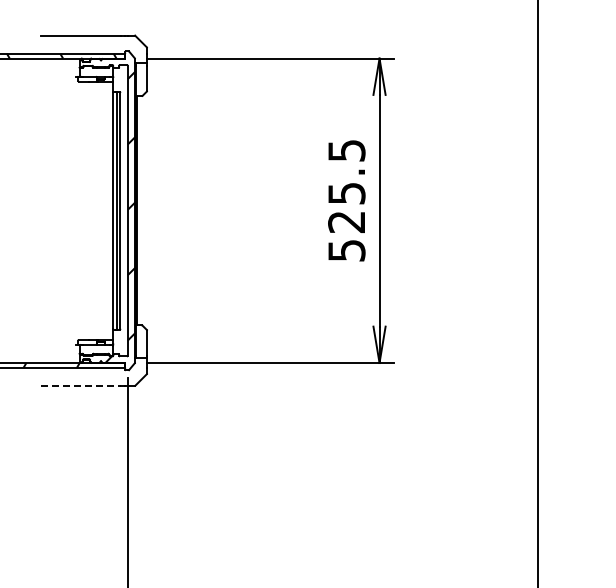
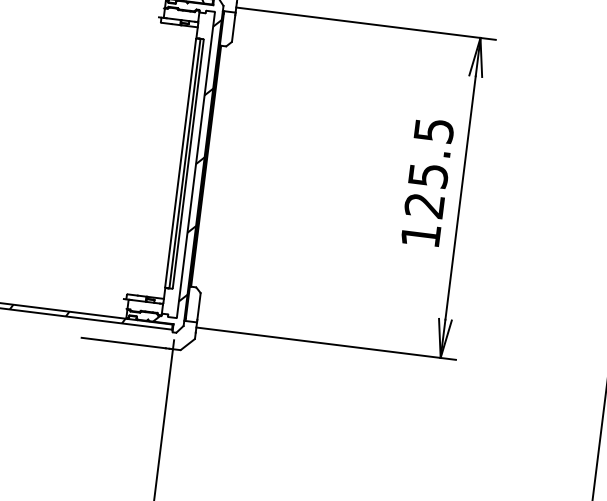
text: (346, 250) -> (420, 235), 525.5 -> 125.5
line: (81, 386) -> (124, 343), dashed -> solid

